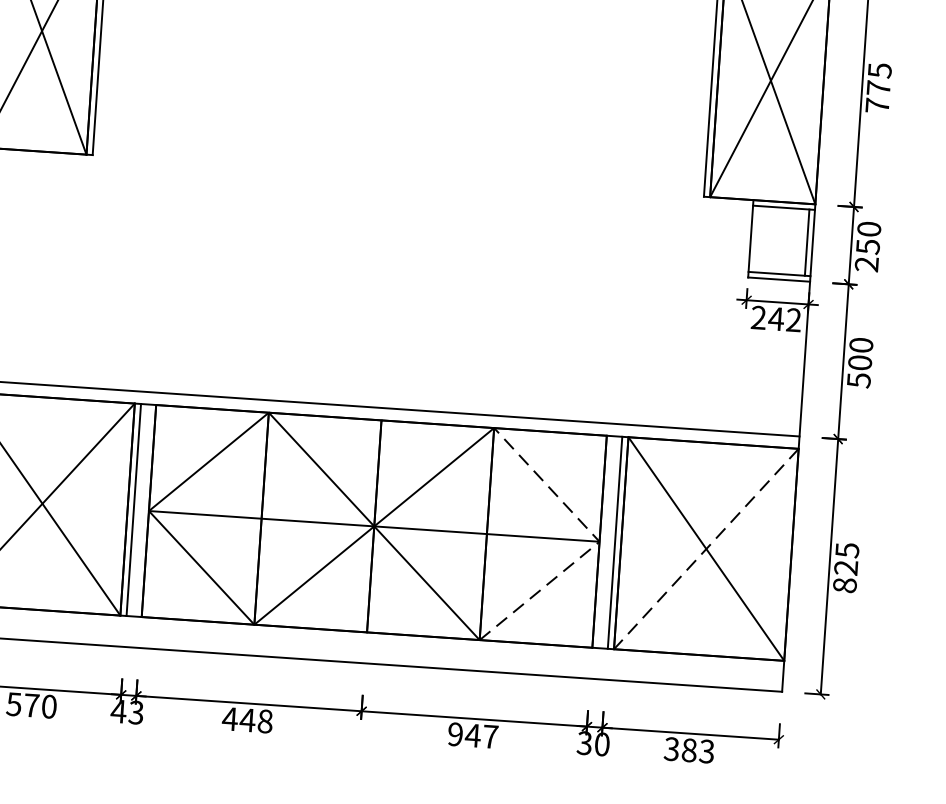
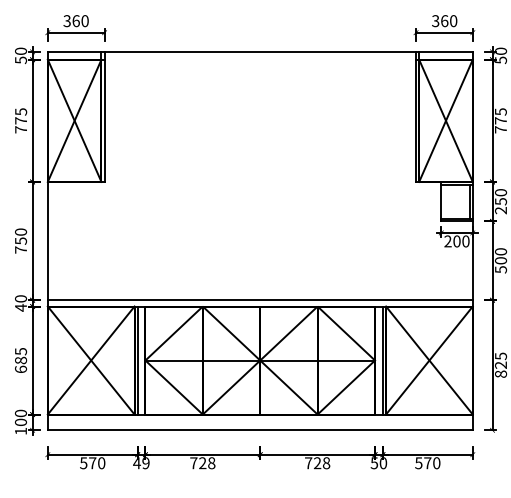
text: (783, 319) -> (460, 241), 242 -> 200
line: (600, 541) -> (375, 360), dashed -> solid
line: (706, 548) -> (429, 360), dashed -> solid
text: (135, 713) -> (145, 463), 43 -> 49
text: (237, 720) -> (197, 463), 448 -> 728
text: (472, 736) -> (317, 463), 947 -> 728
text: (584, 741) -> (374, 462), 30 -> 50
text: (688, 750) -> (427, 463), 383 -> 570

